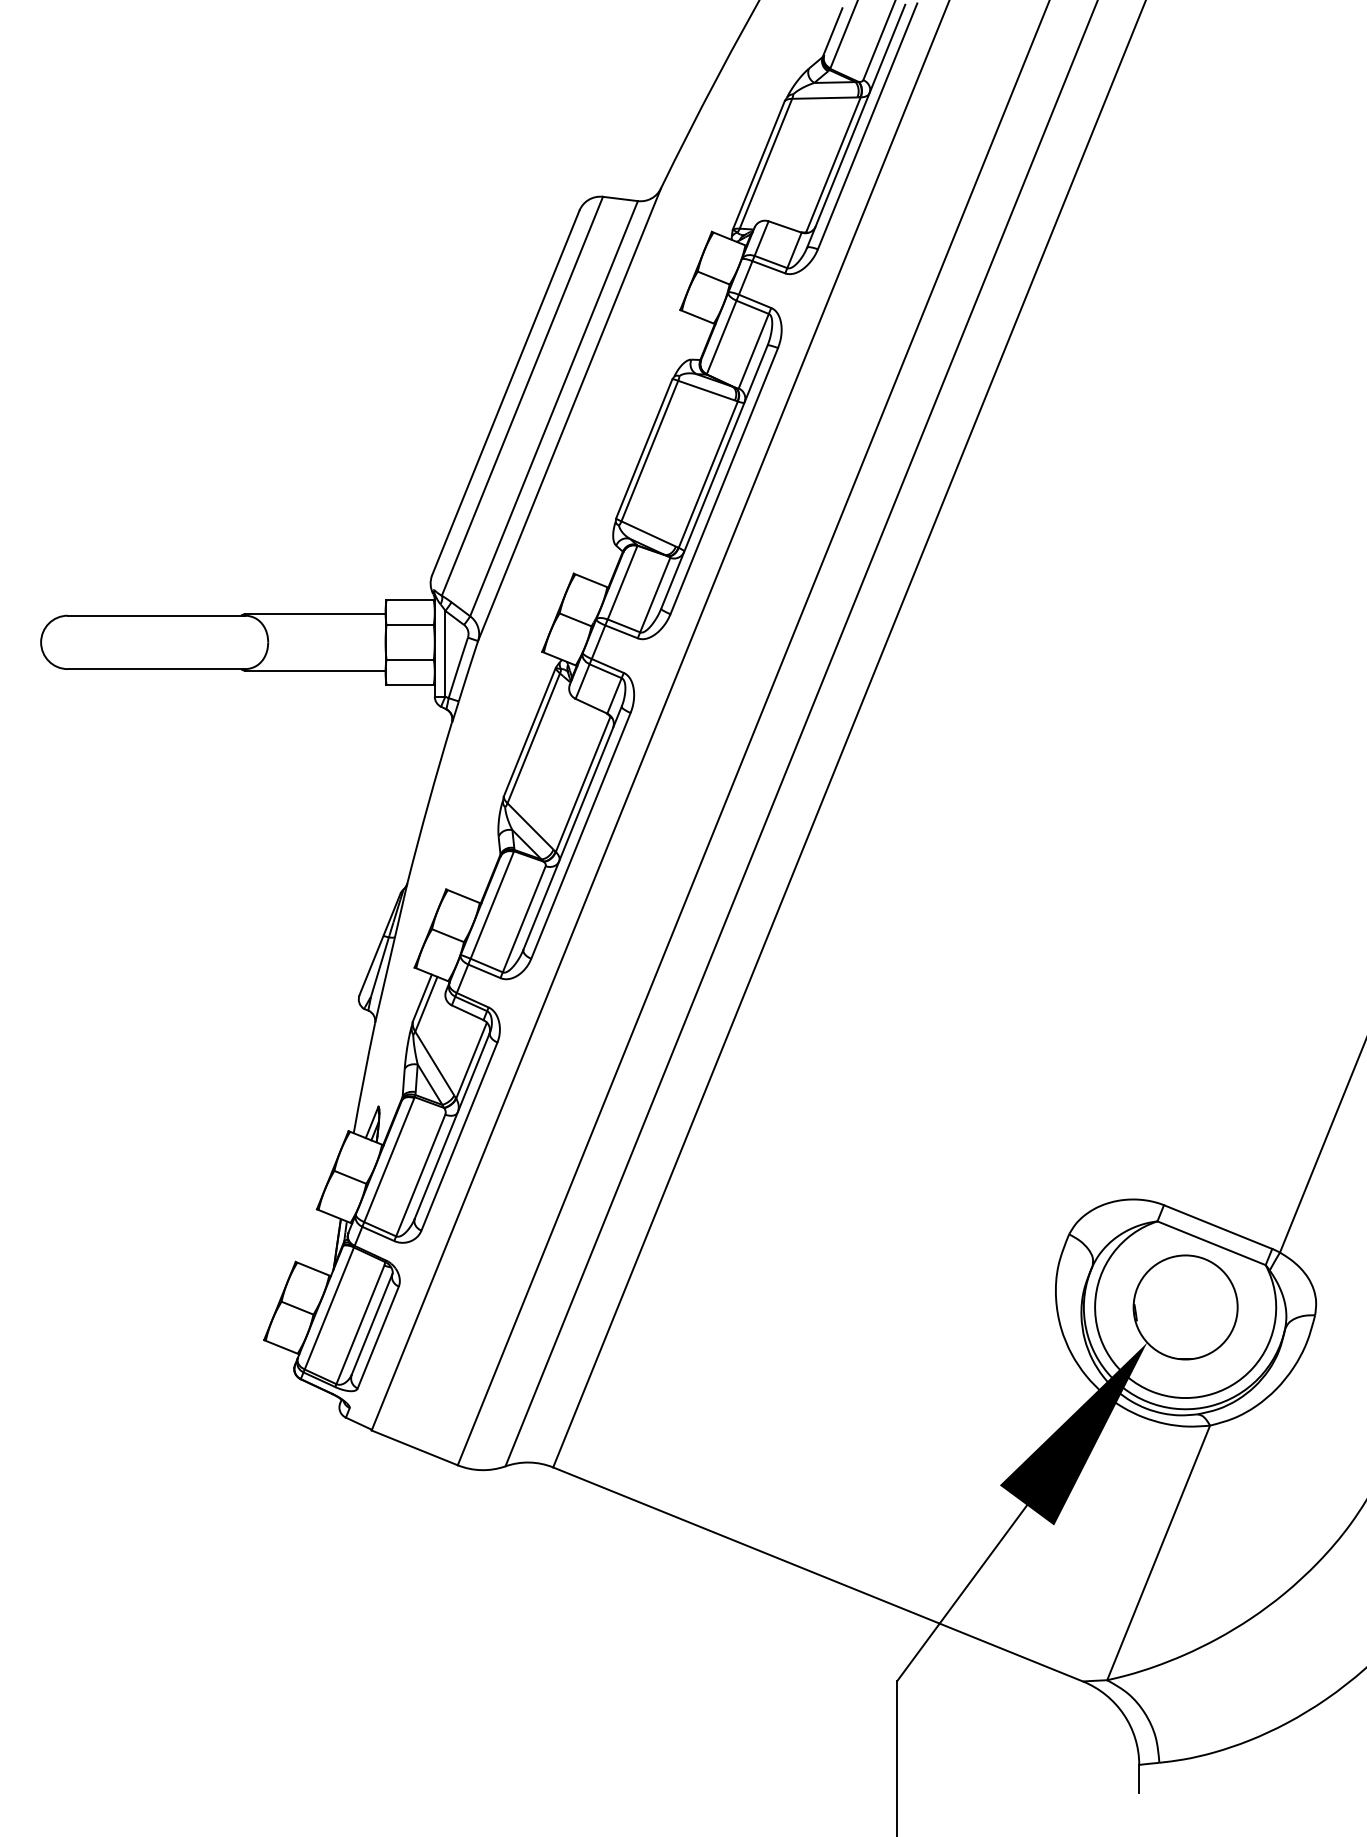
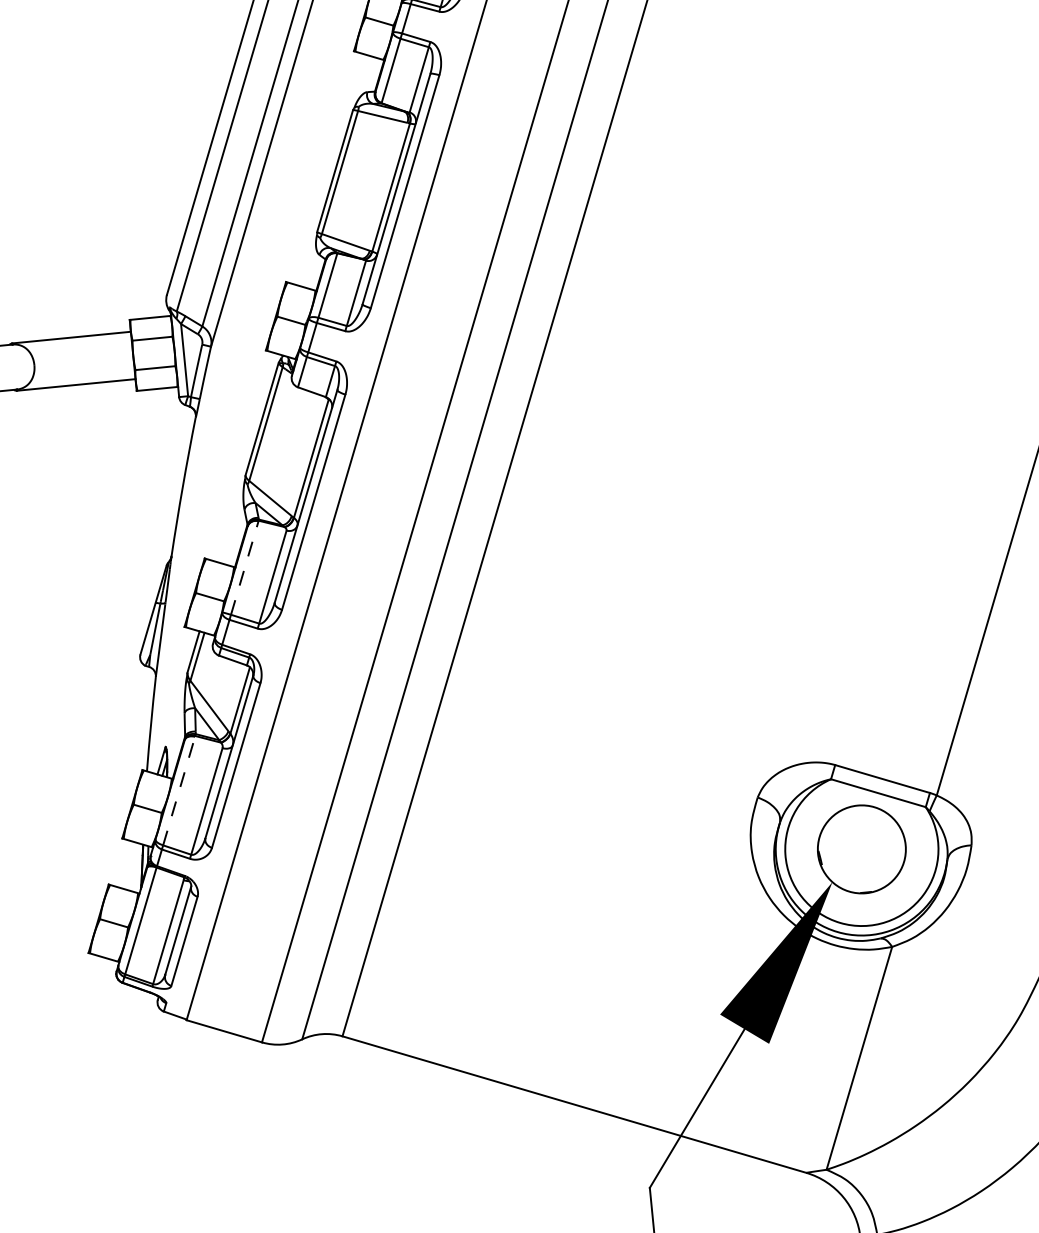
line: (492, 905) -> (245, 568), solid -> dashed
line: (389, 1160) -> (179, 791), solid -> dashed

